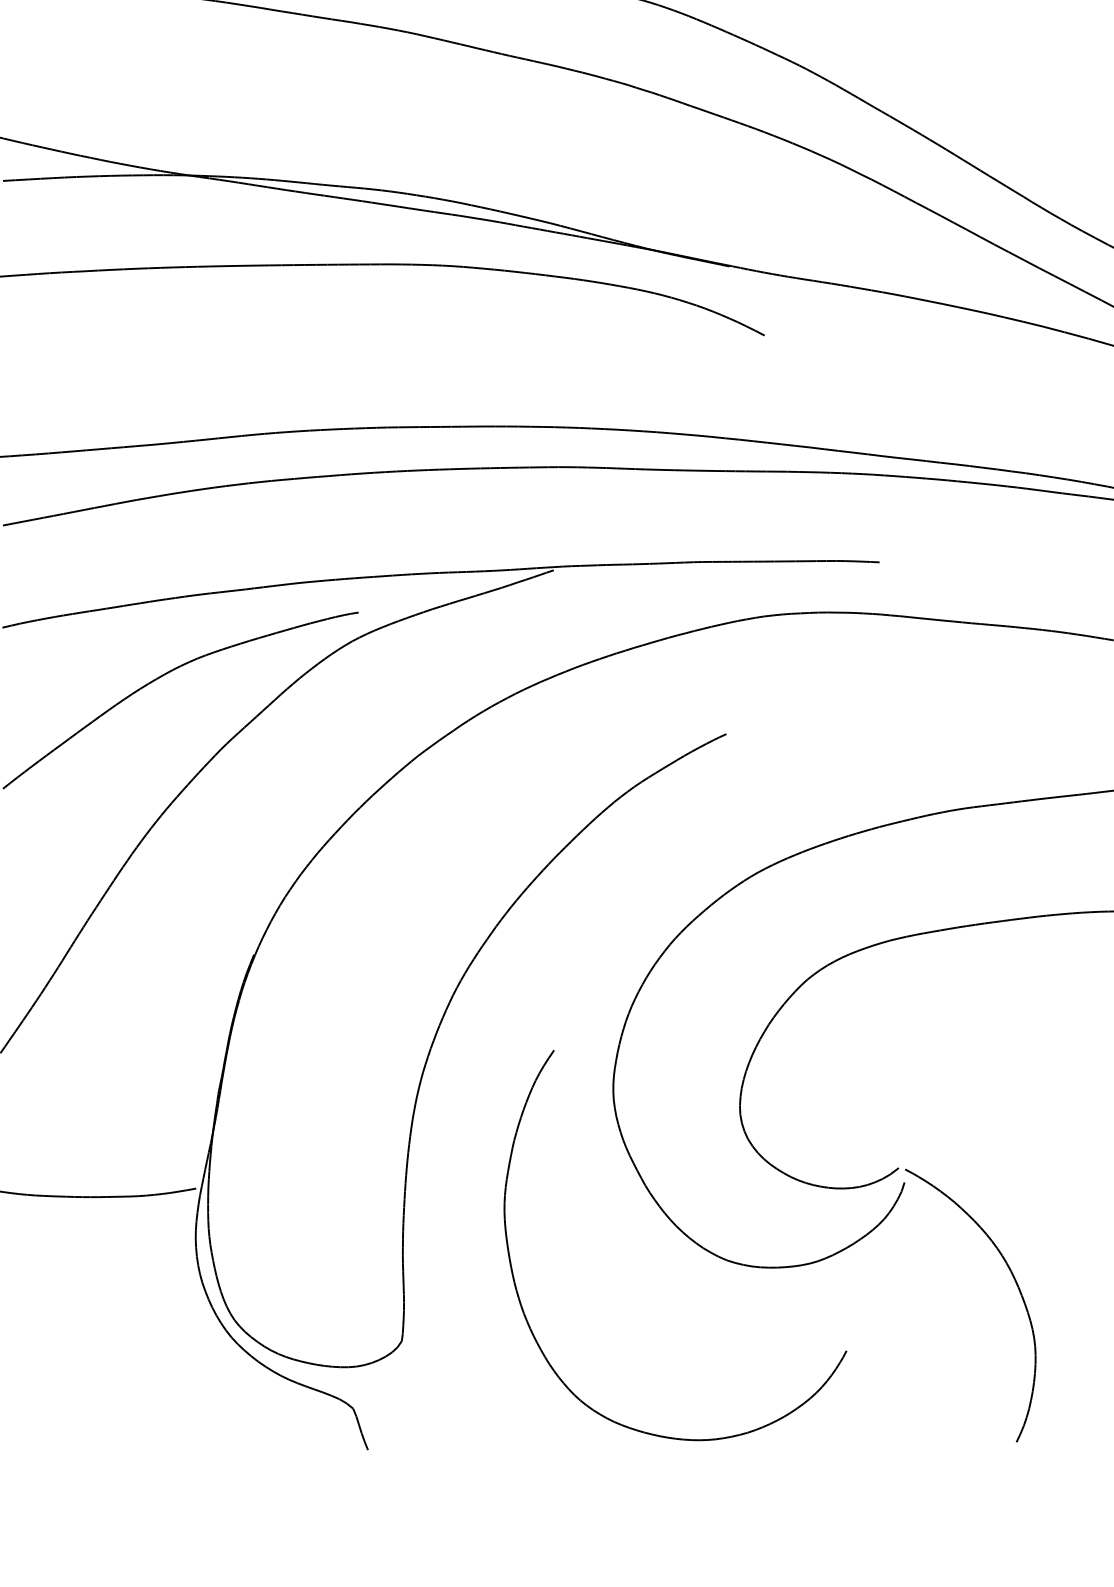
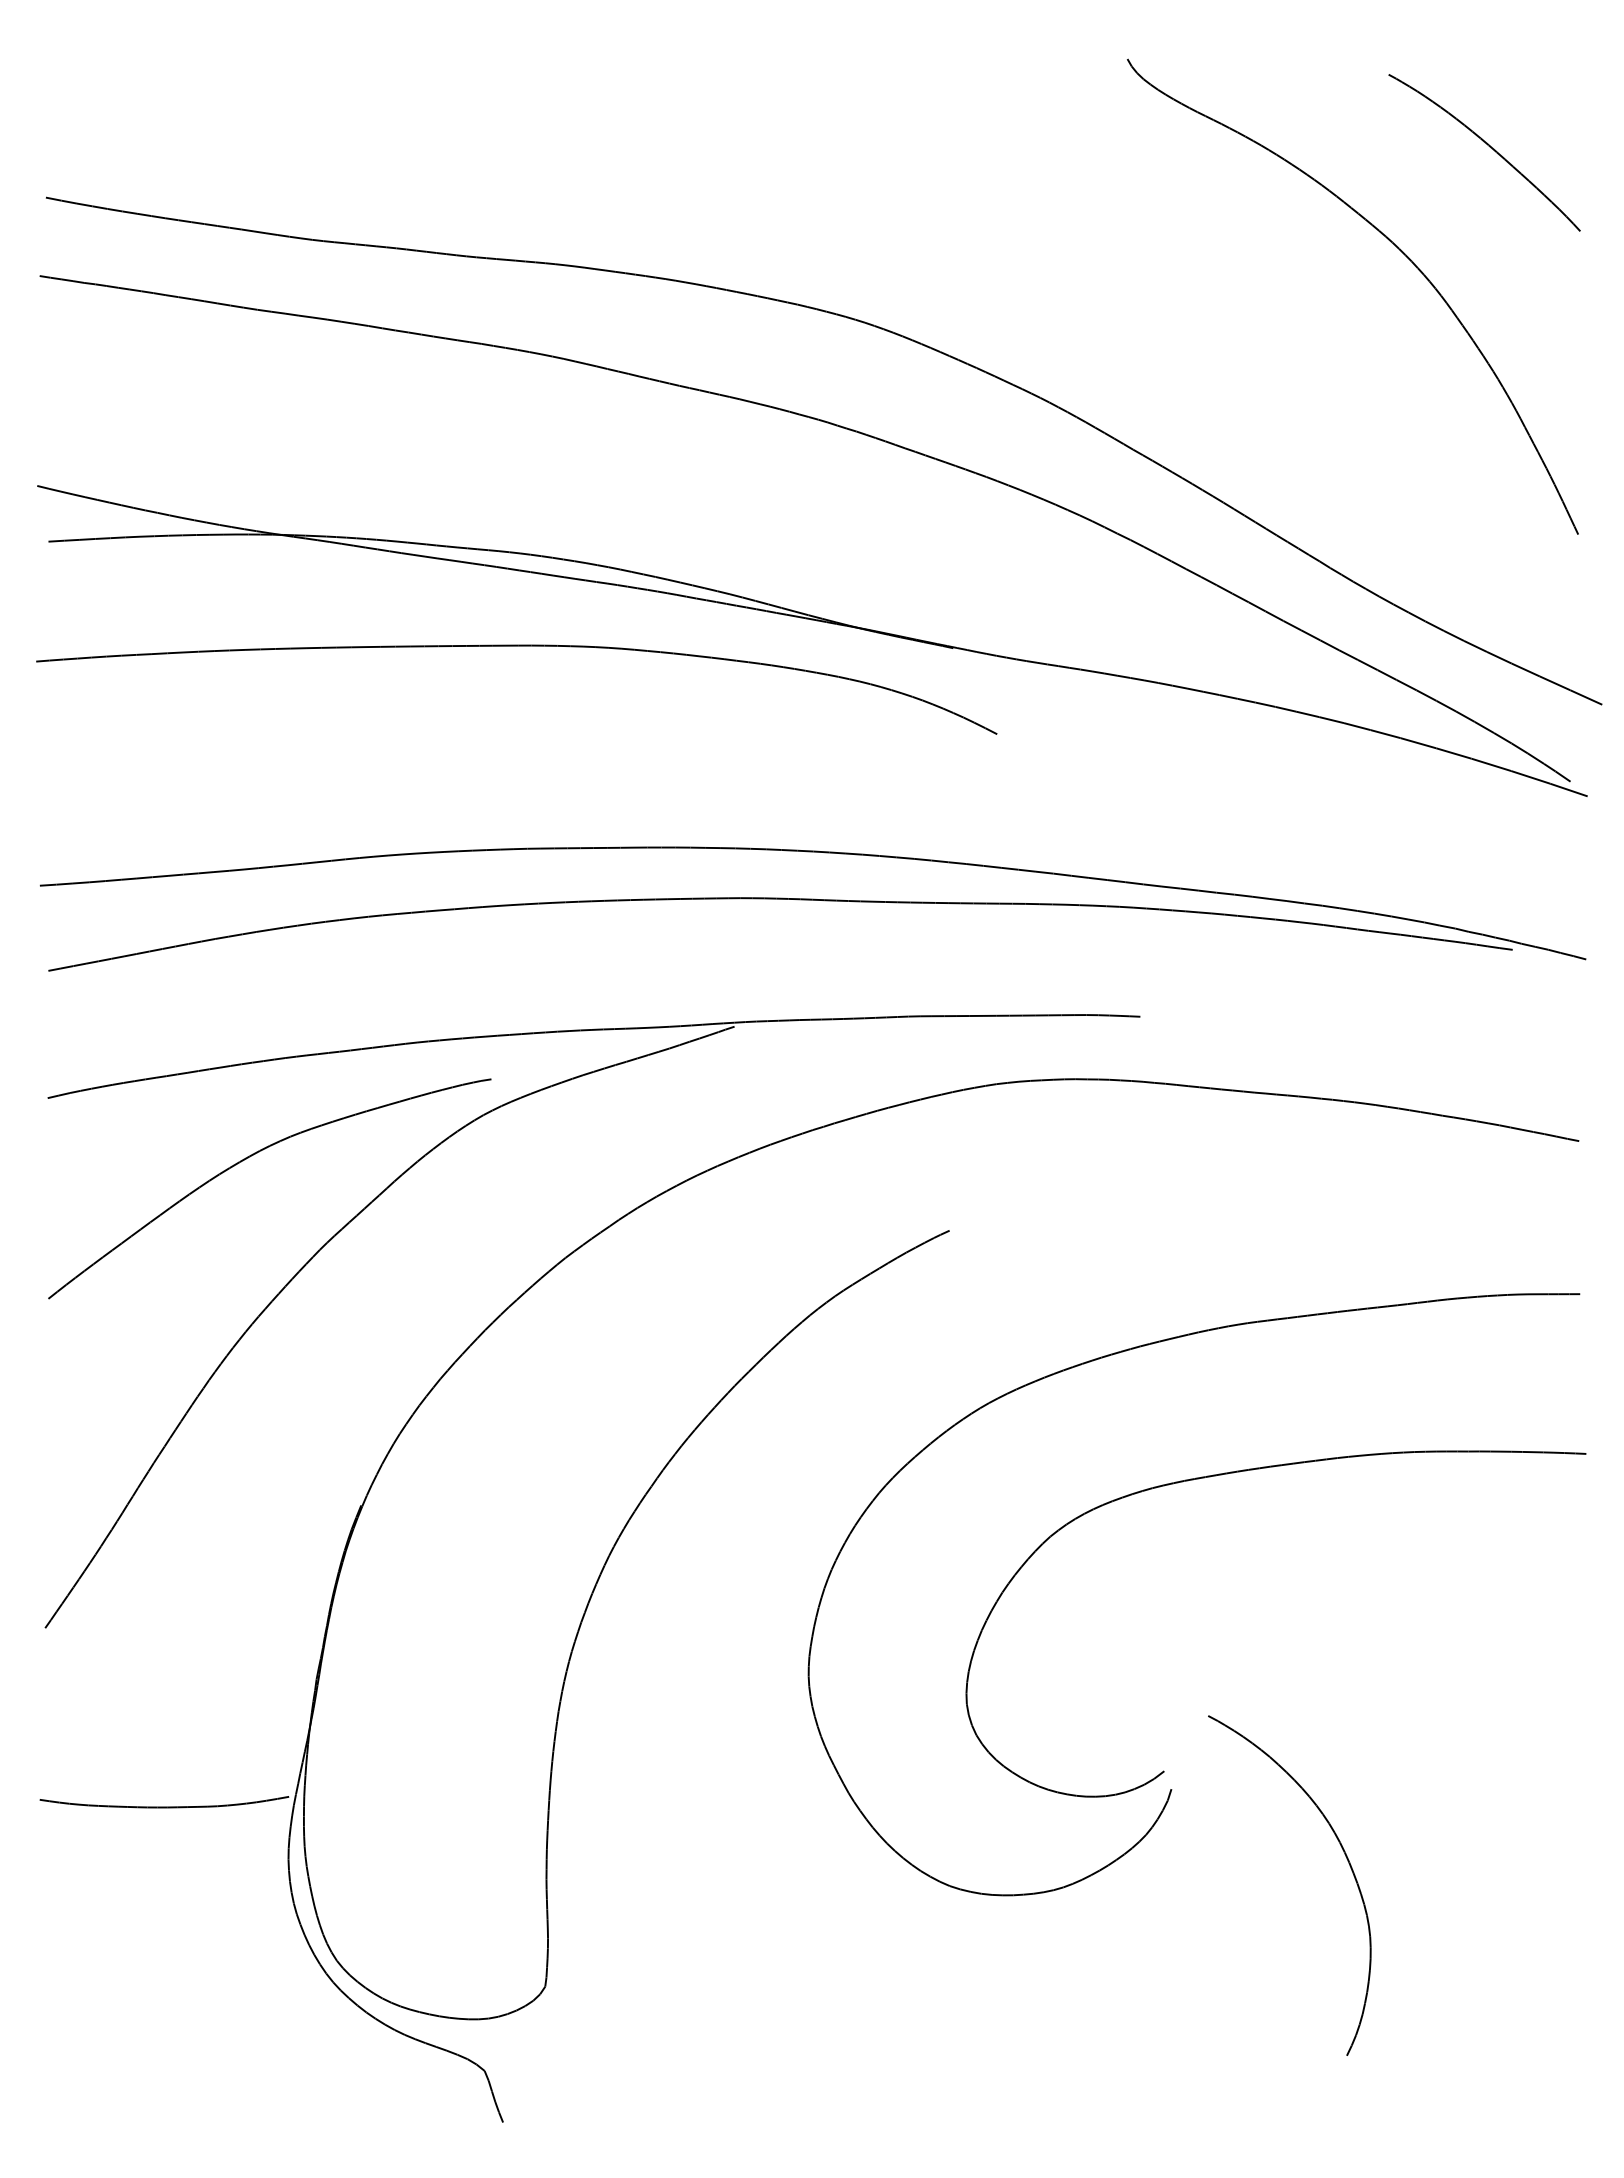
part: (516, 1284) -> (687, 1916), removed
part: (1016, 1284) -> (1346, 1859), moved

